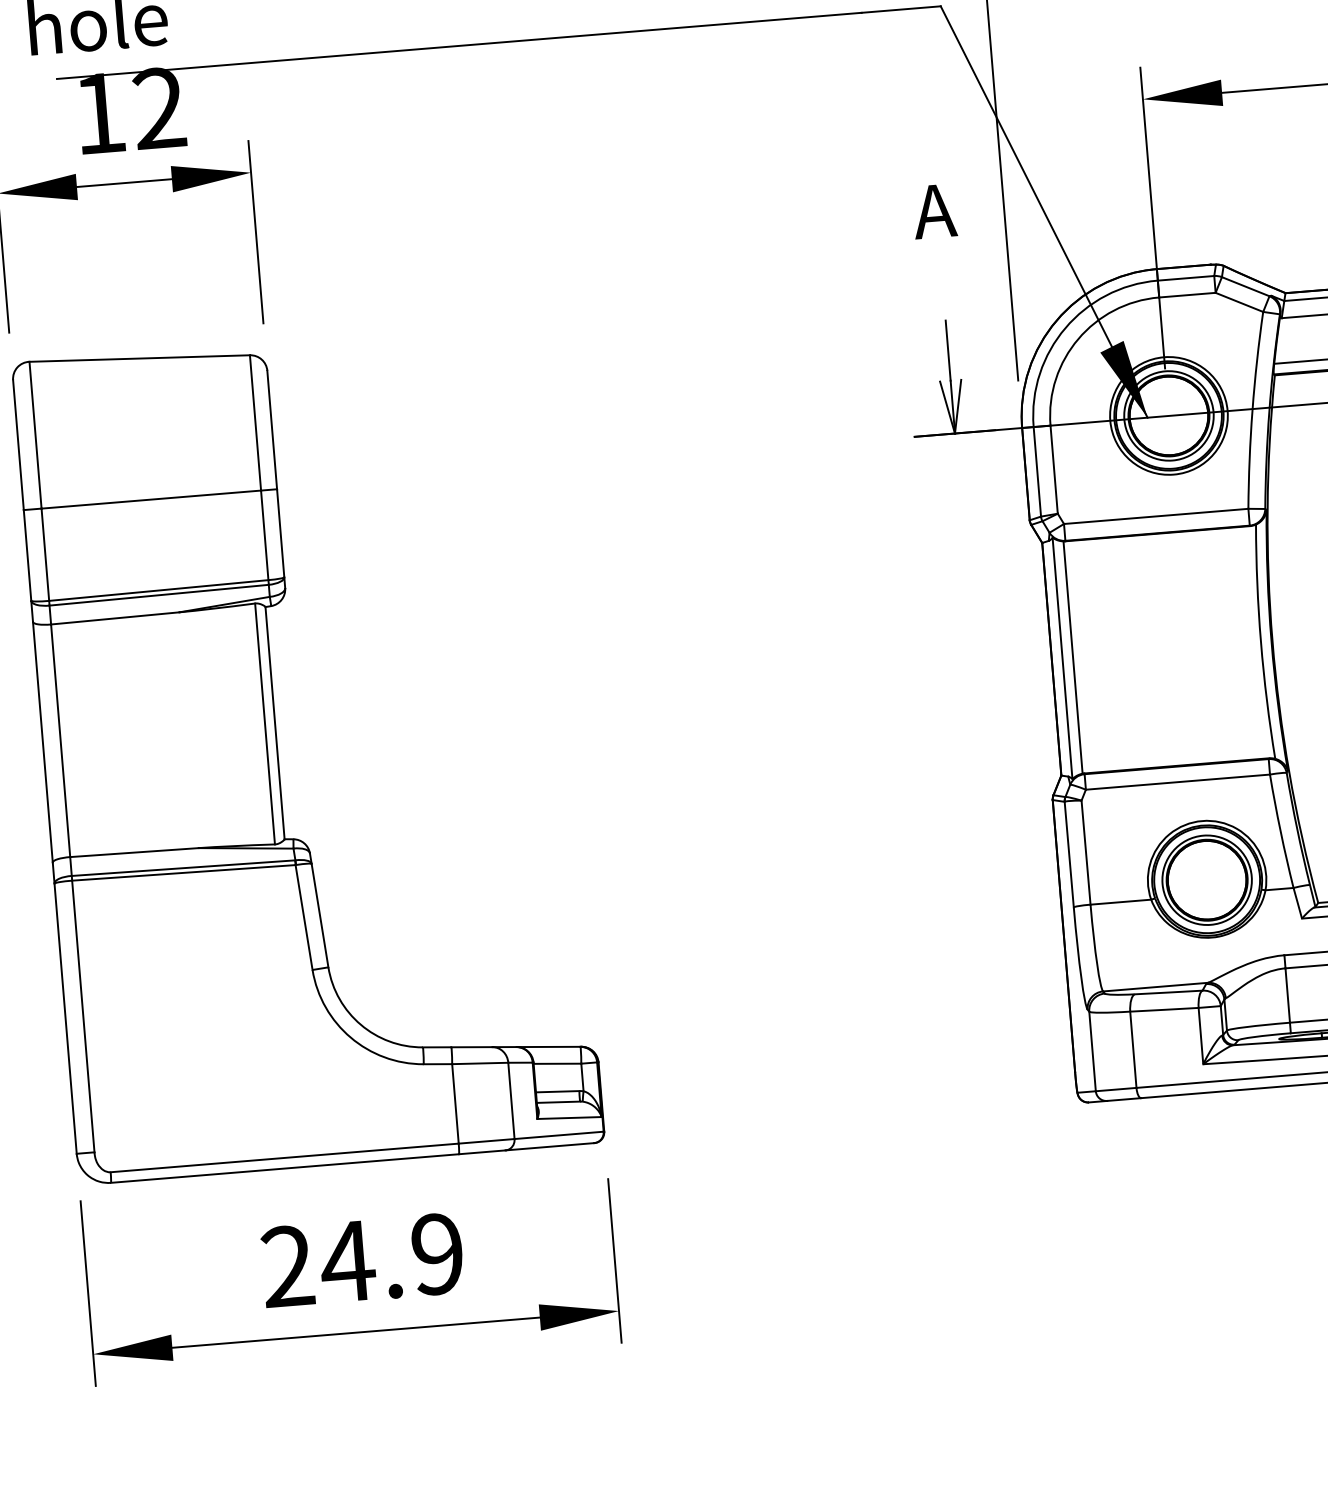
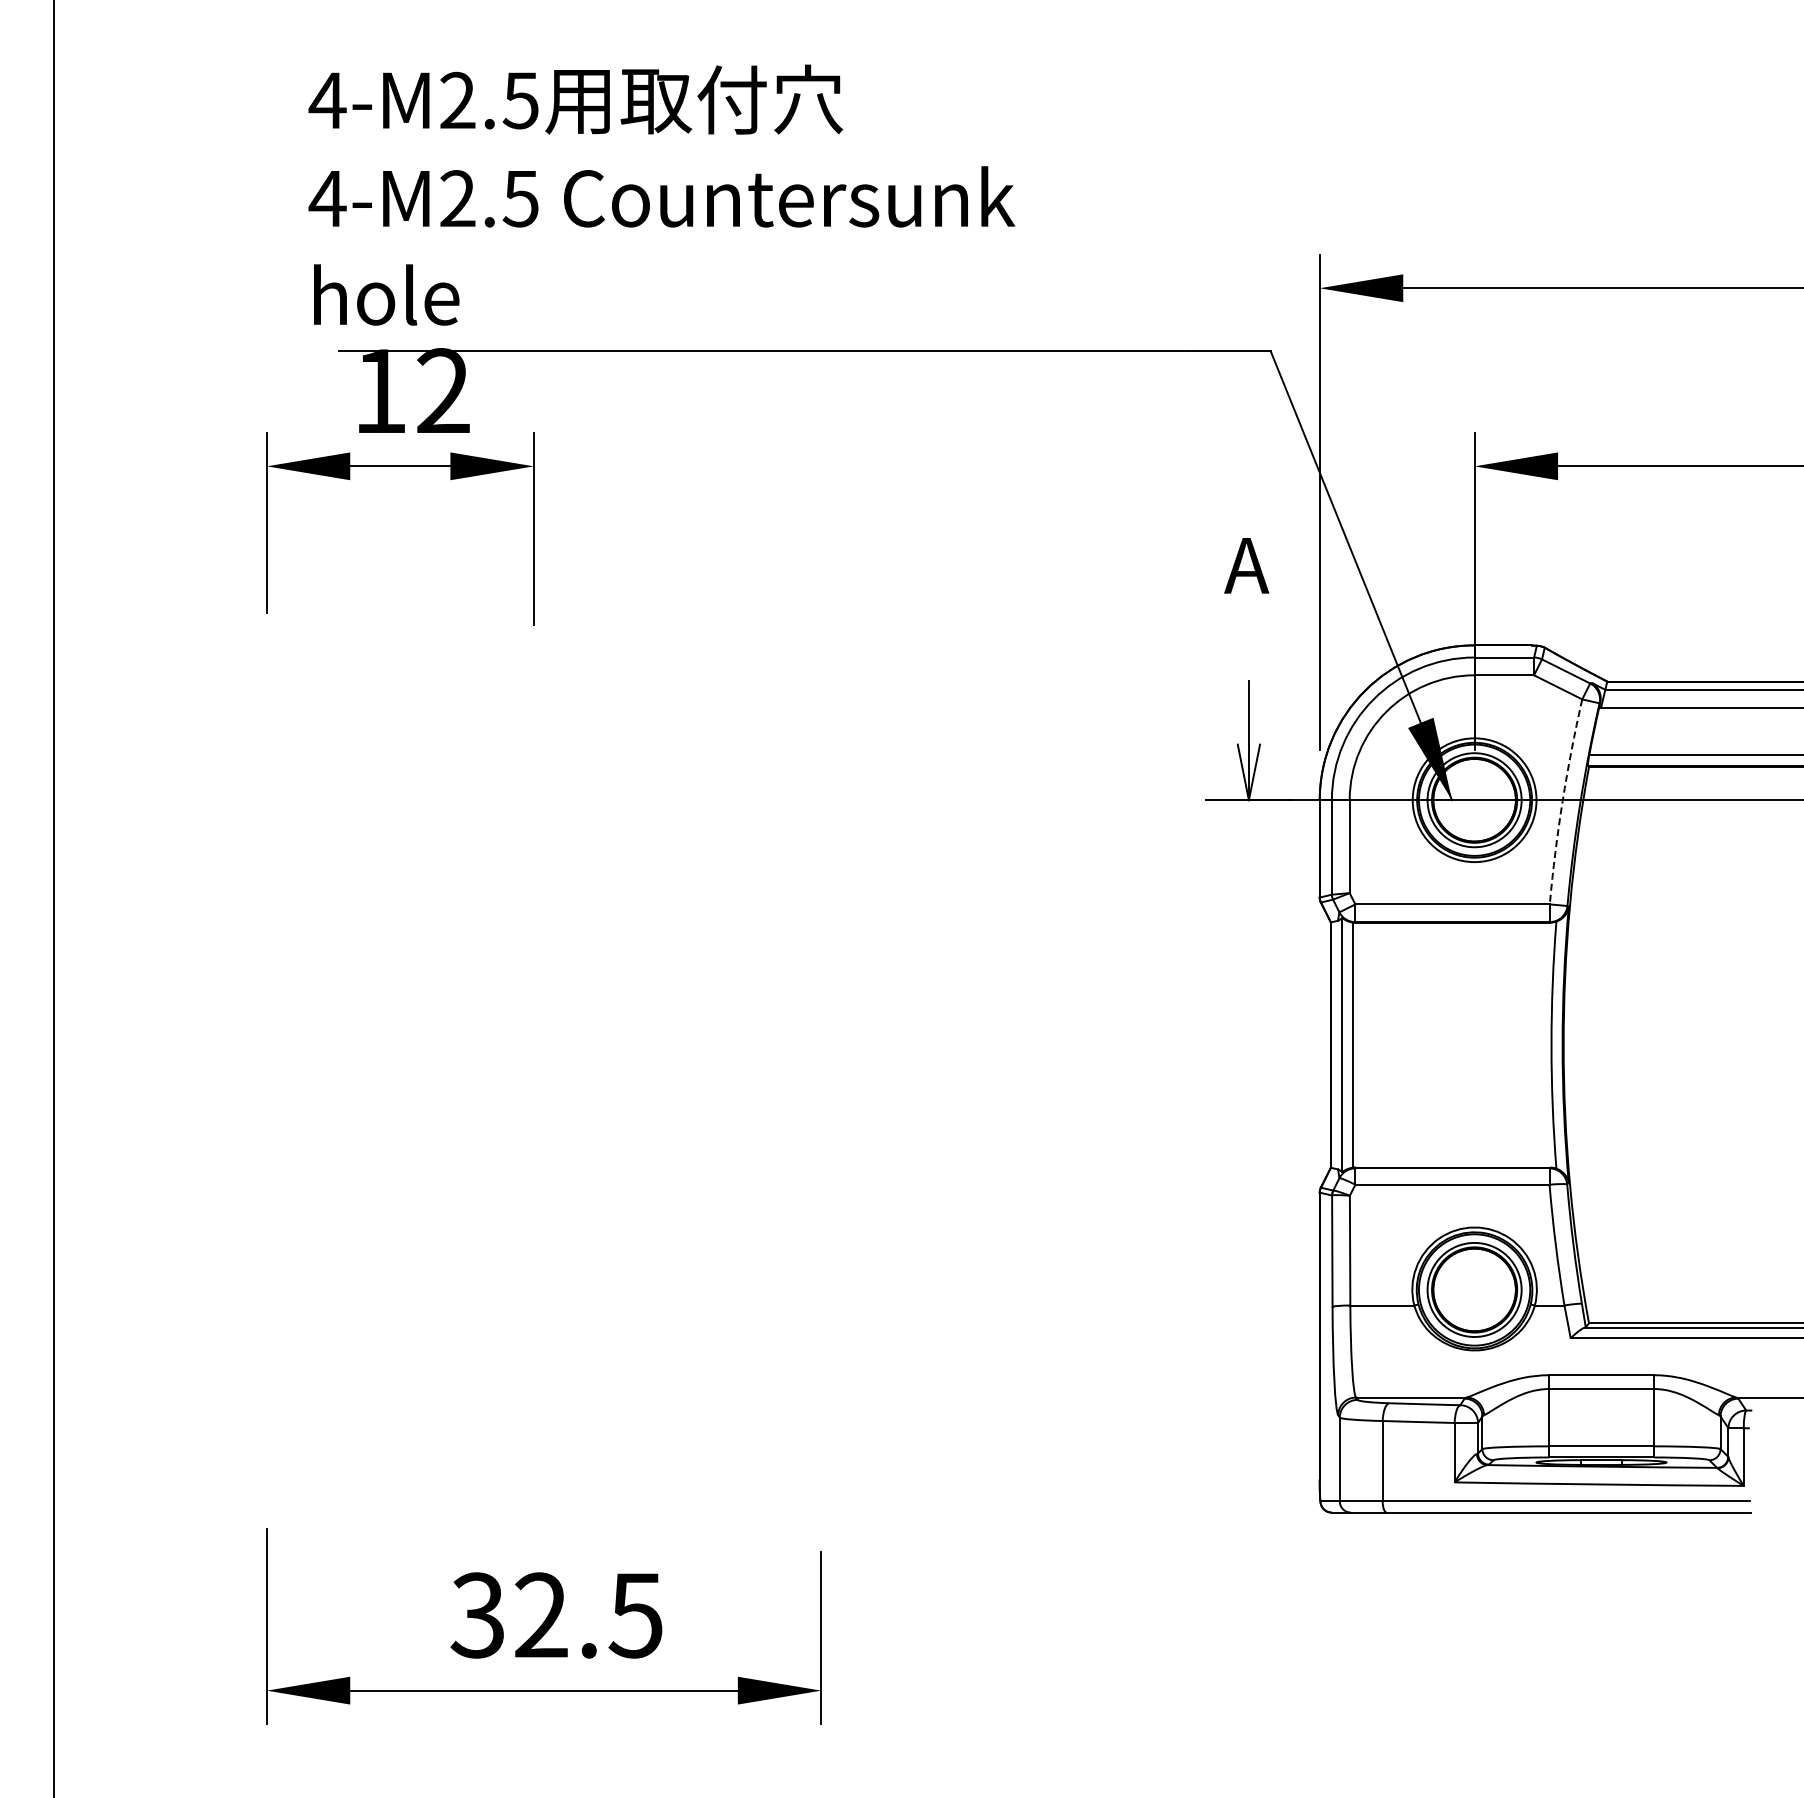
arc: (1252, 410) -> (1562, 801), solid -> dashed
part: (278, 754) -> (512, 1078), removed
text: (362, 1260) -> (556, 1615), 24.9 -> 32.5

